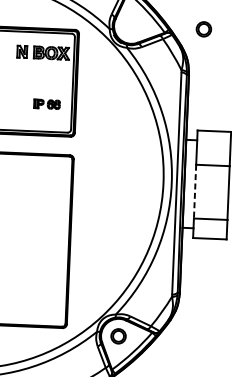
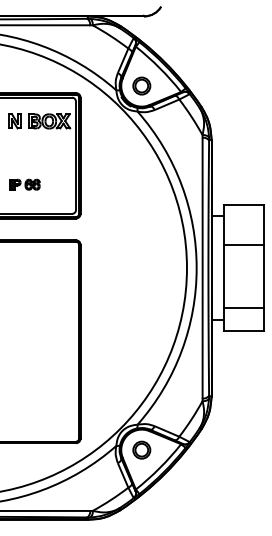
part: (203, 28) -> (141, 85), moved
part: (46, 104) -> (24, 184), moved
line: (195, 191) -> (224, 276), dashed -> solid

